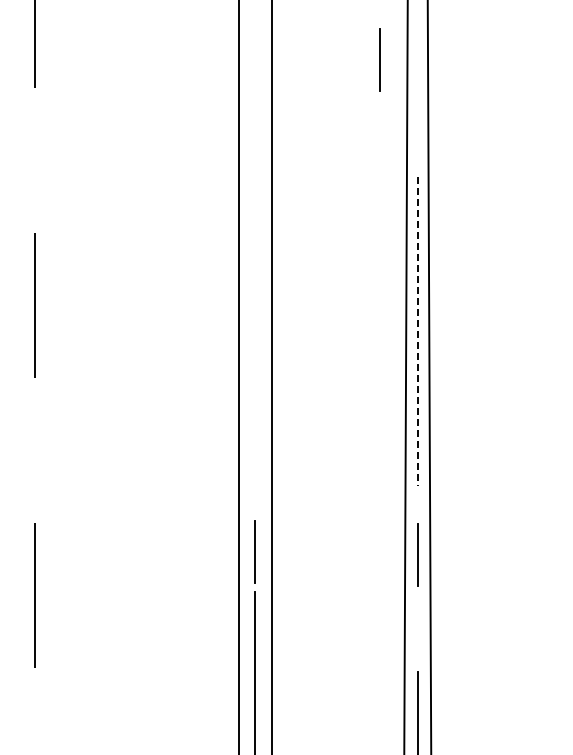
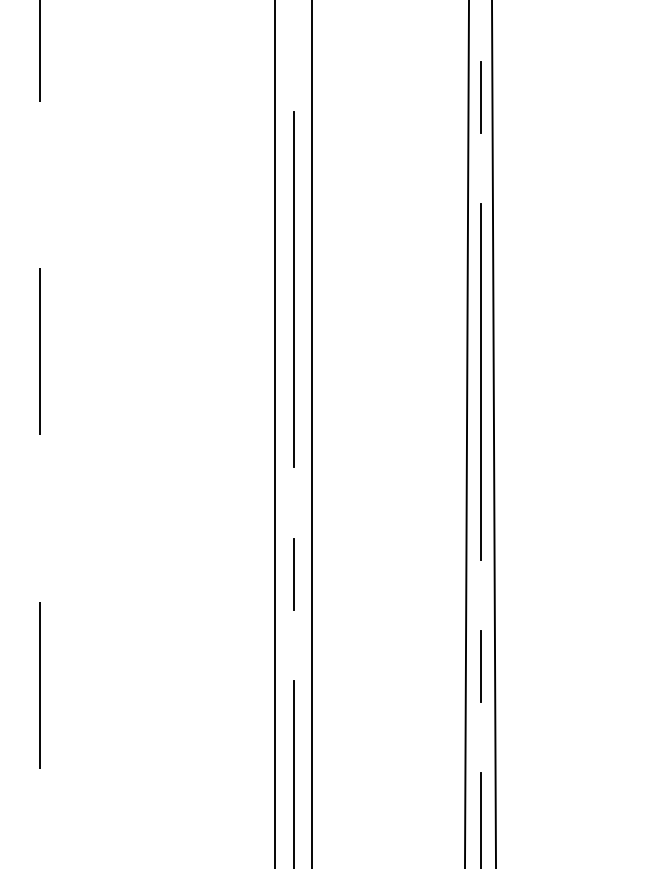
line: (379, 59) -> (480, 96), moved
line: (255, 251) -> (293, 289), added
line: (417, 331) -> (480, 381), dashed -> solid
line: (254, 551) -> (292, 573), moved
line: (417, 554) -> (480, 665), moved

